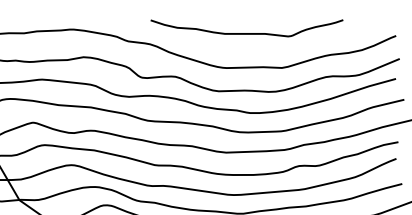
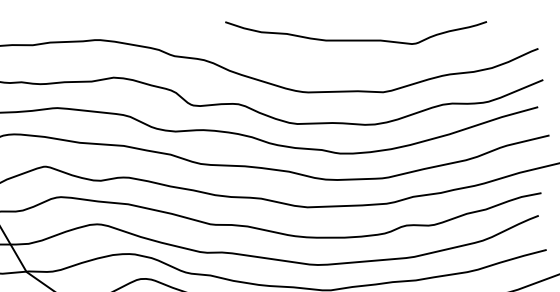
curve: (246, 33) -> (355, 40), moved

